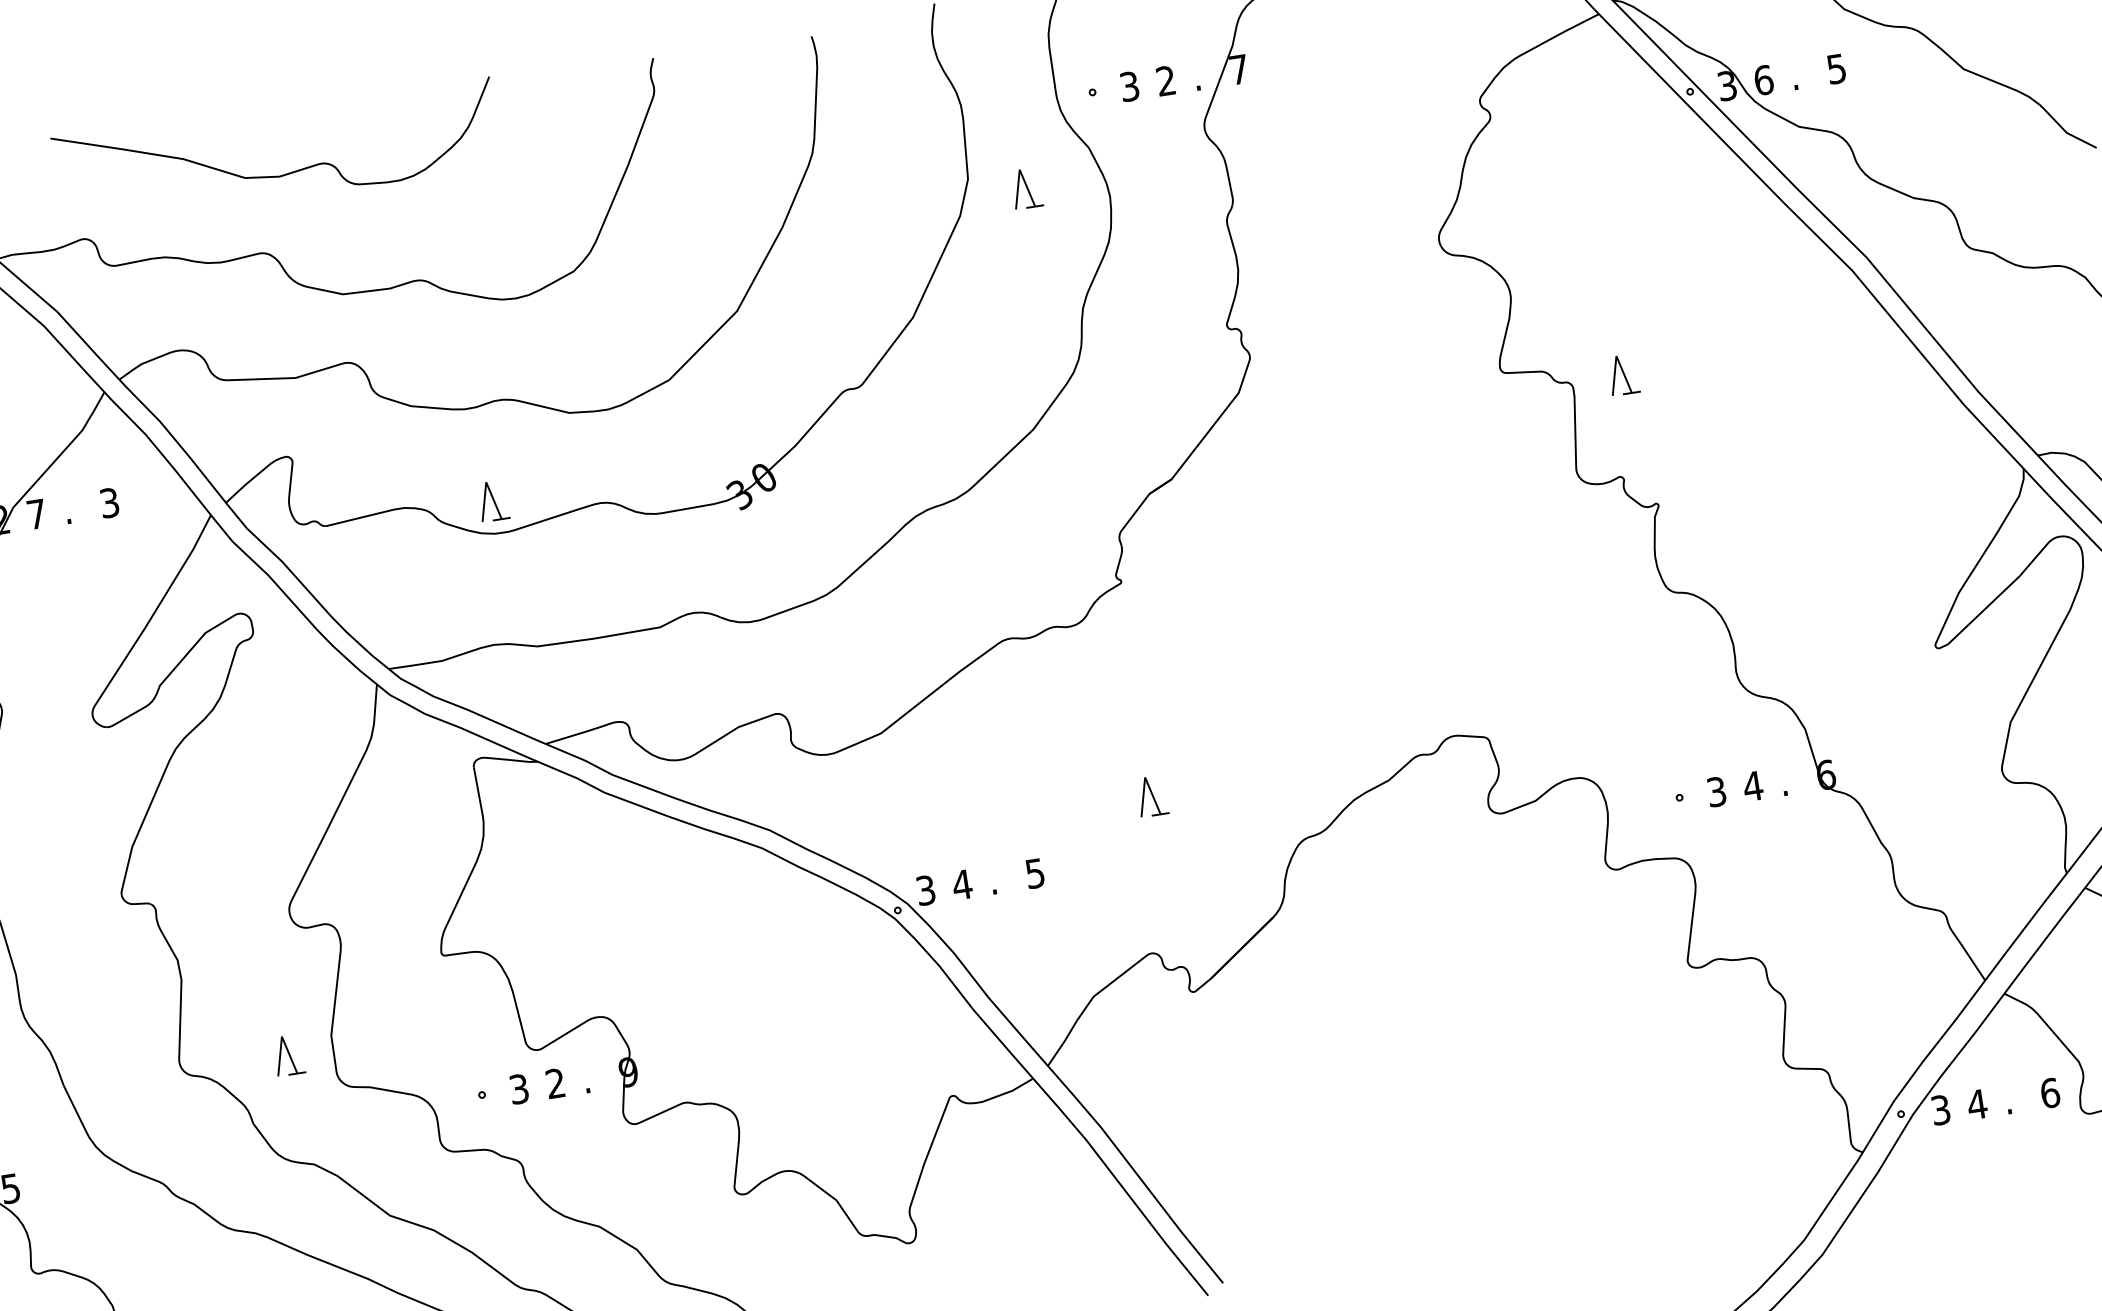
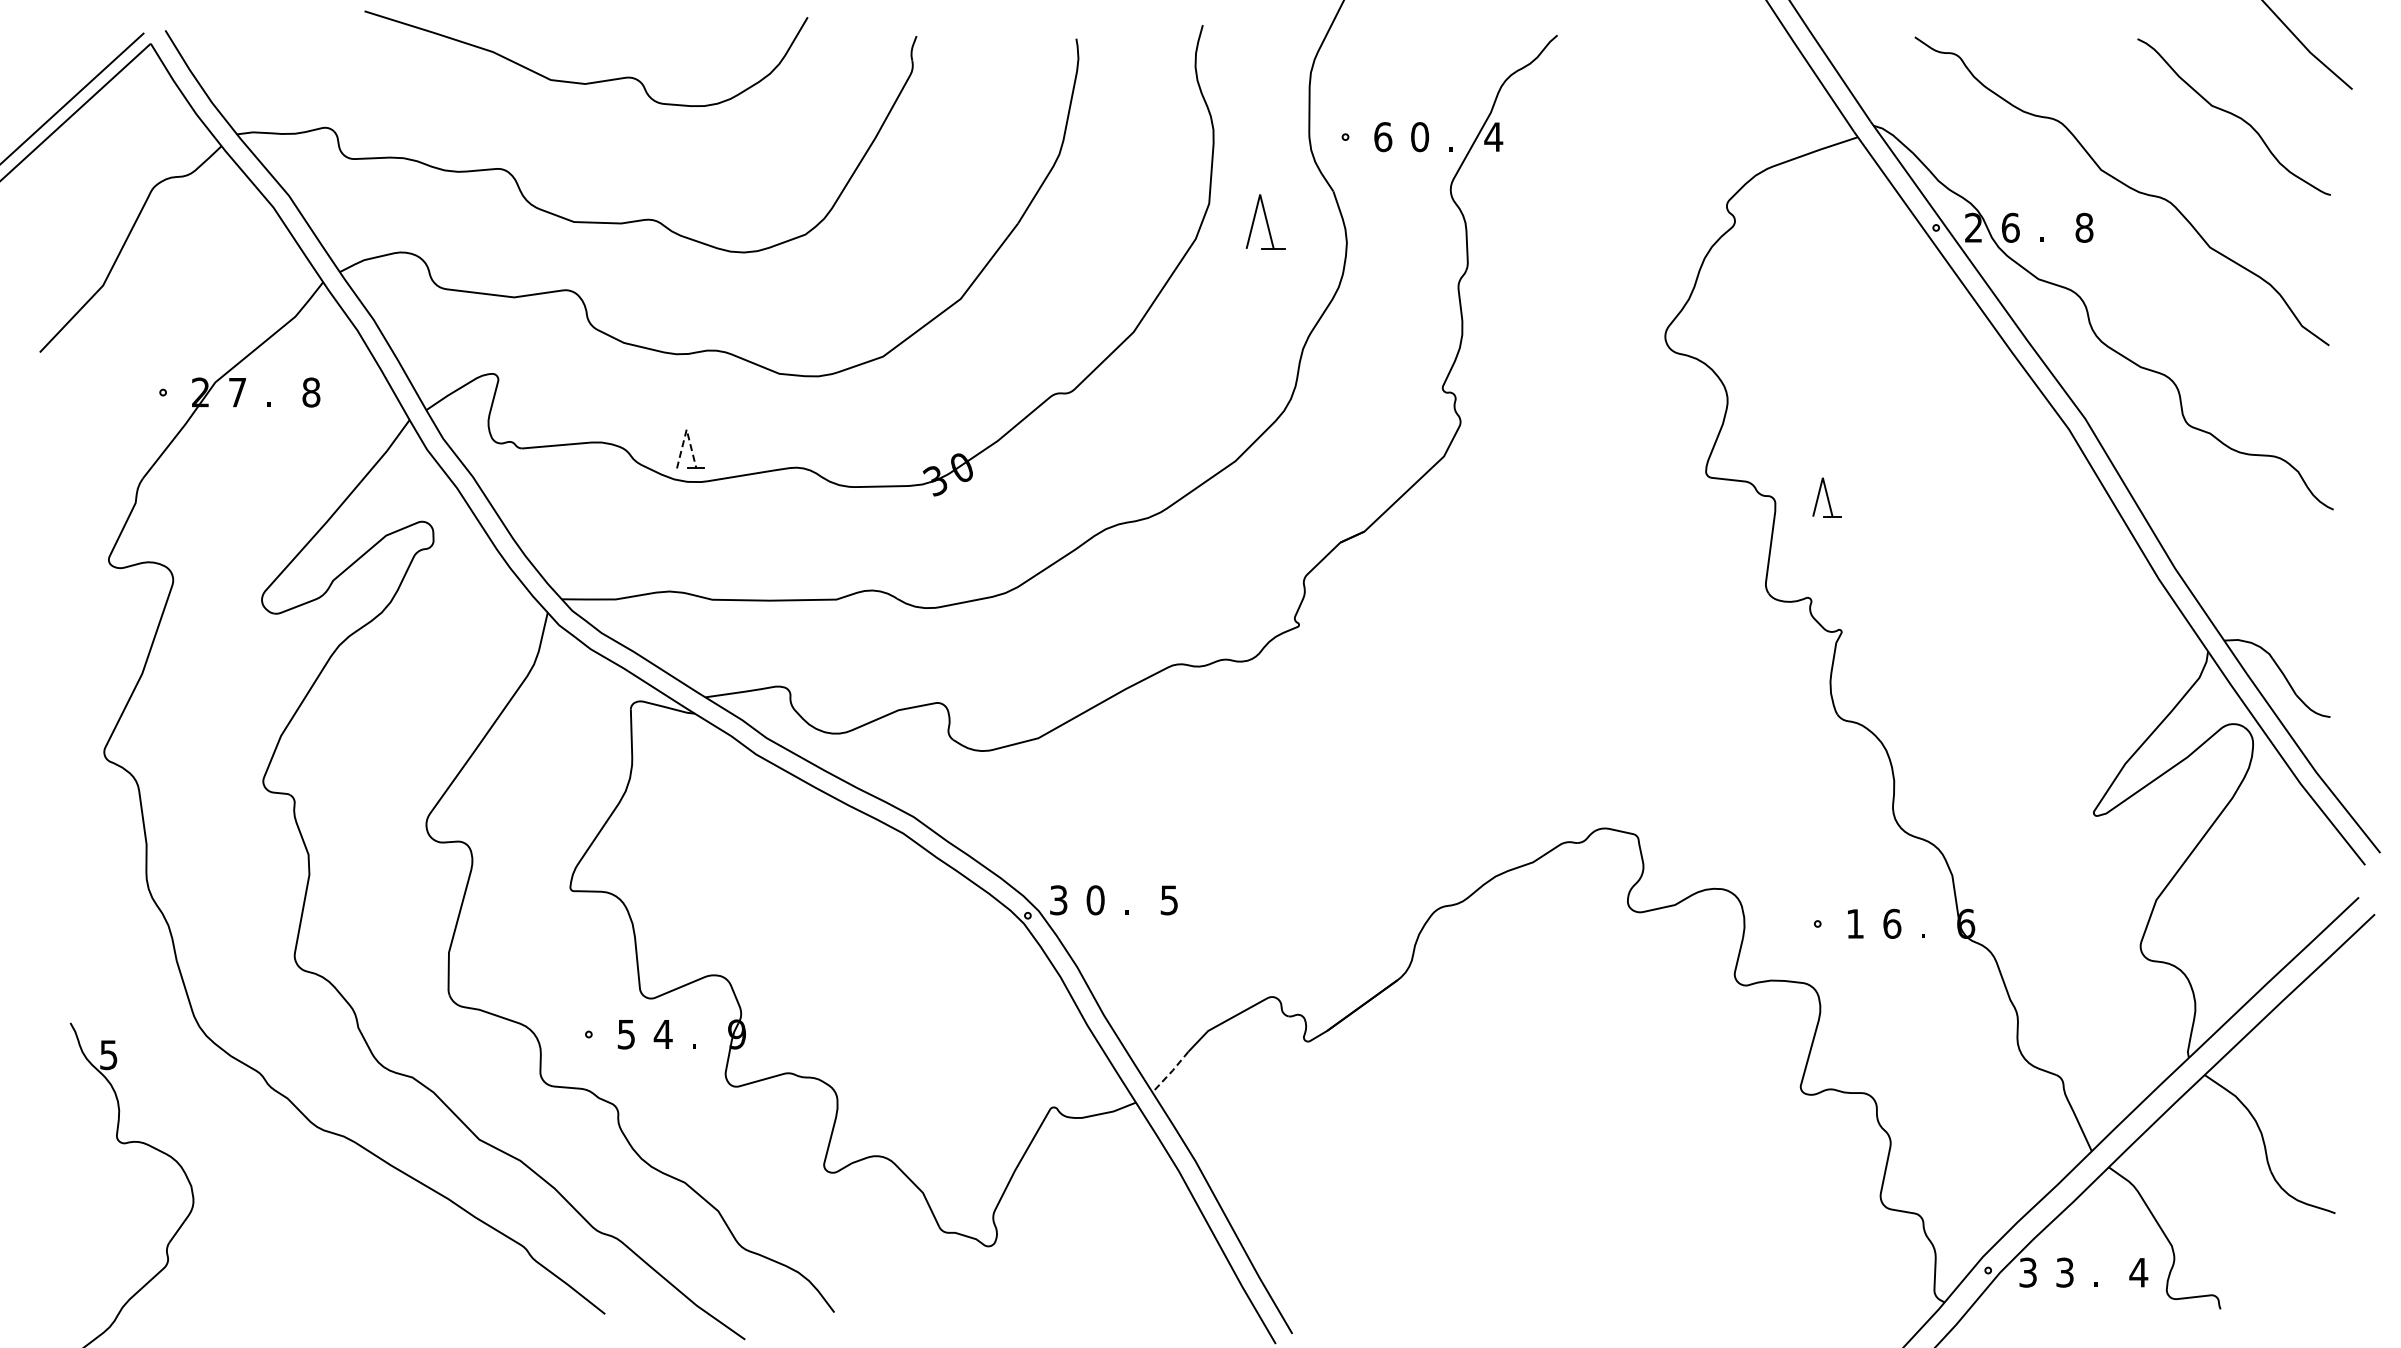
text: (1836, 68) -> (2084, 227), 5 -> 8
text: (1238, 69) -> (1493, 136), 7 -> 4
text: (1166, 81) -> (1420, 137), 2 -> 0
text: (1726, 85) -> (1973, 227), 3 -> 2
text: (1130, 86) -> (1383, 137), 3 -> 6
curve: (280, 174) -> (586, 82), moved
part: (1026, 188) -> (1265, 221), size x1.4
line: (486, 482) -> (686, 429), solid -> dashed
text: (109, 502) -> (311, 392), 3 -> 8
text: (1752, 786) -> (1891, 923), 4 -> 6
text: (1715, 791) -> (1854, 923), 3 -> 1
part: (1151, 795) -> (1296, 841), removed
text: (962, 885) -> (1095, 900), 4 -> 0
line: (1063, 1043) -> (1171, 1072), solid -> dashed
part: (288, 1055) -> (403, 965), removed
text: (554, 1082) -> (662, 1033), 2 -> 4
text: (519, 1088) -> (626, 1033), 3 -> 5
text: (2049, 1093) -> (2138, 1272), 6 -> 4
text: (1976, 1104) -> (2064, 1272), 4 -> 3

